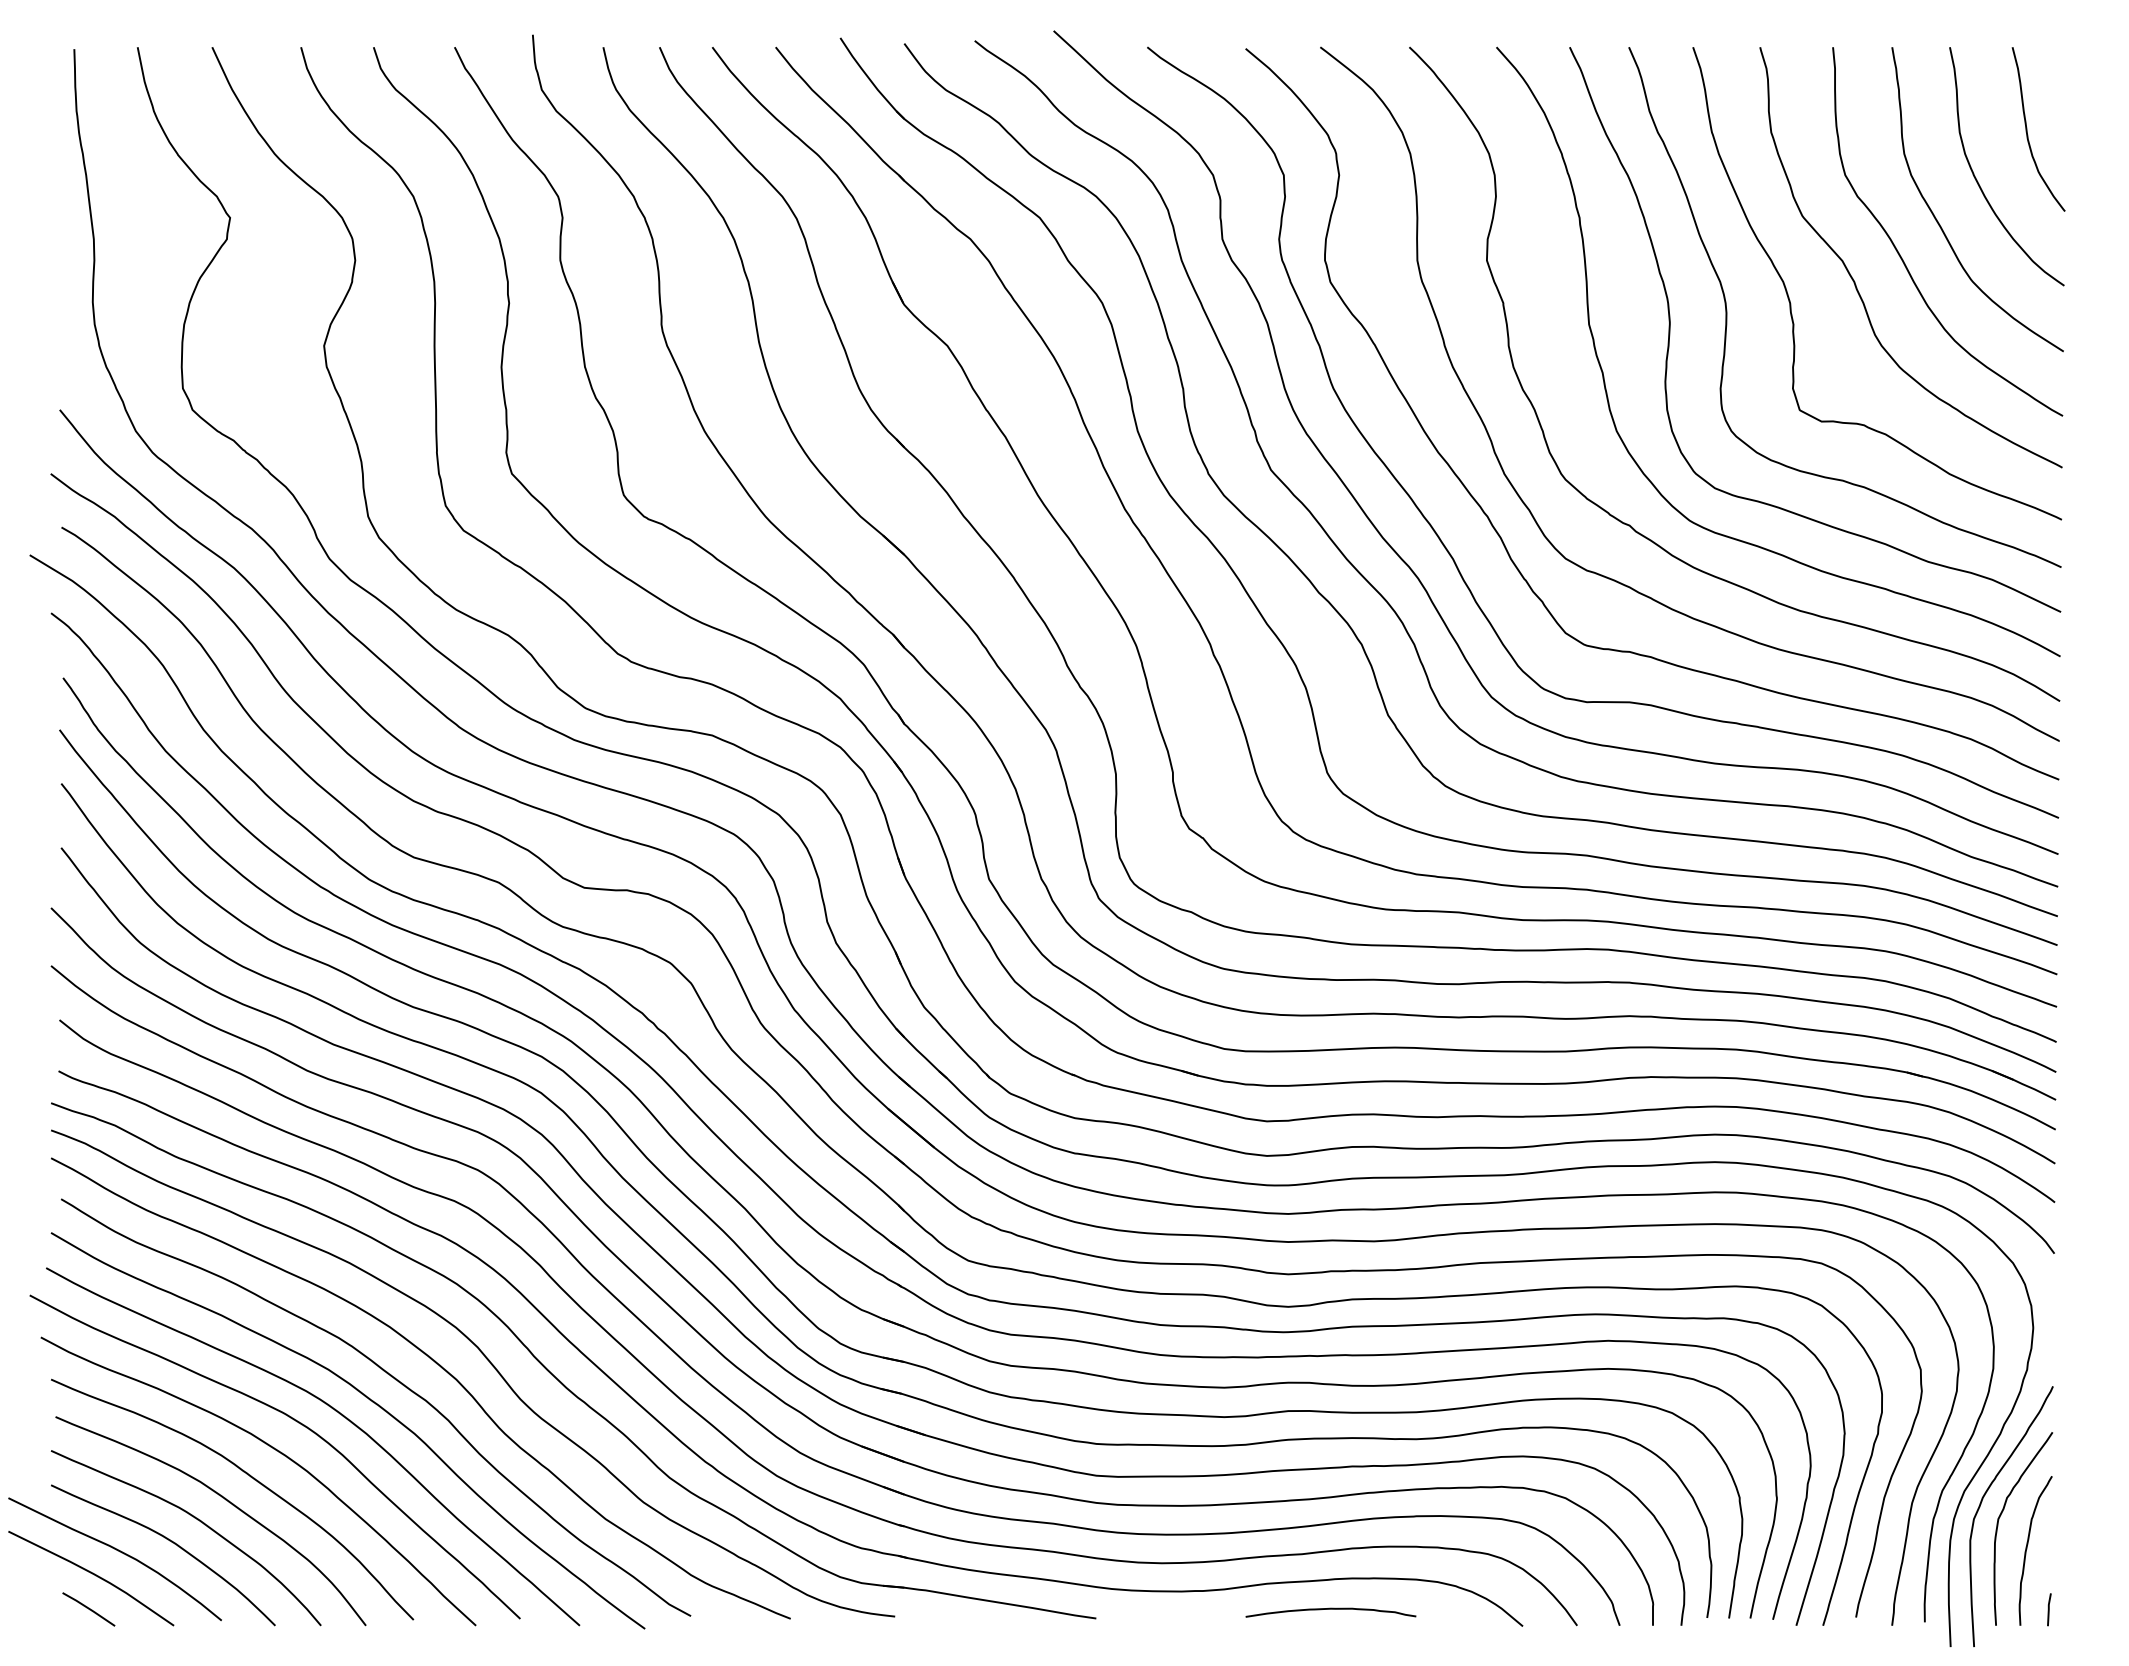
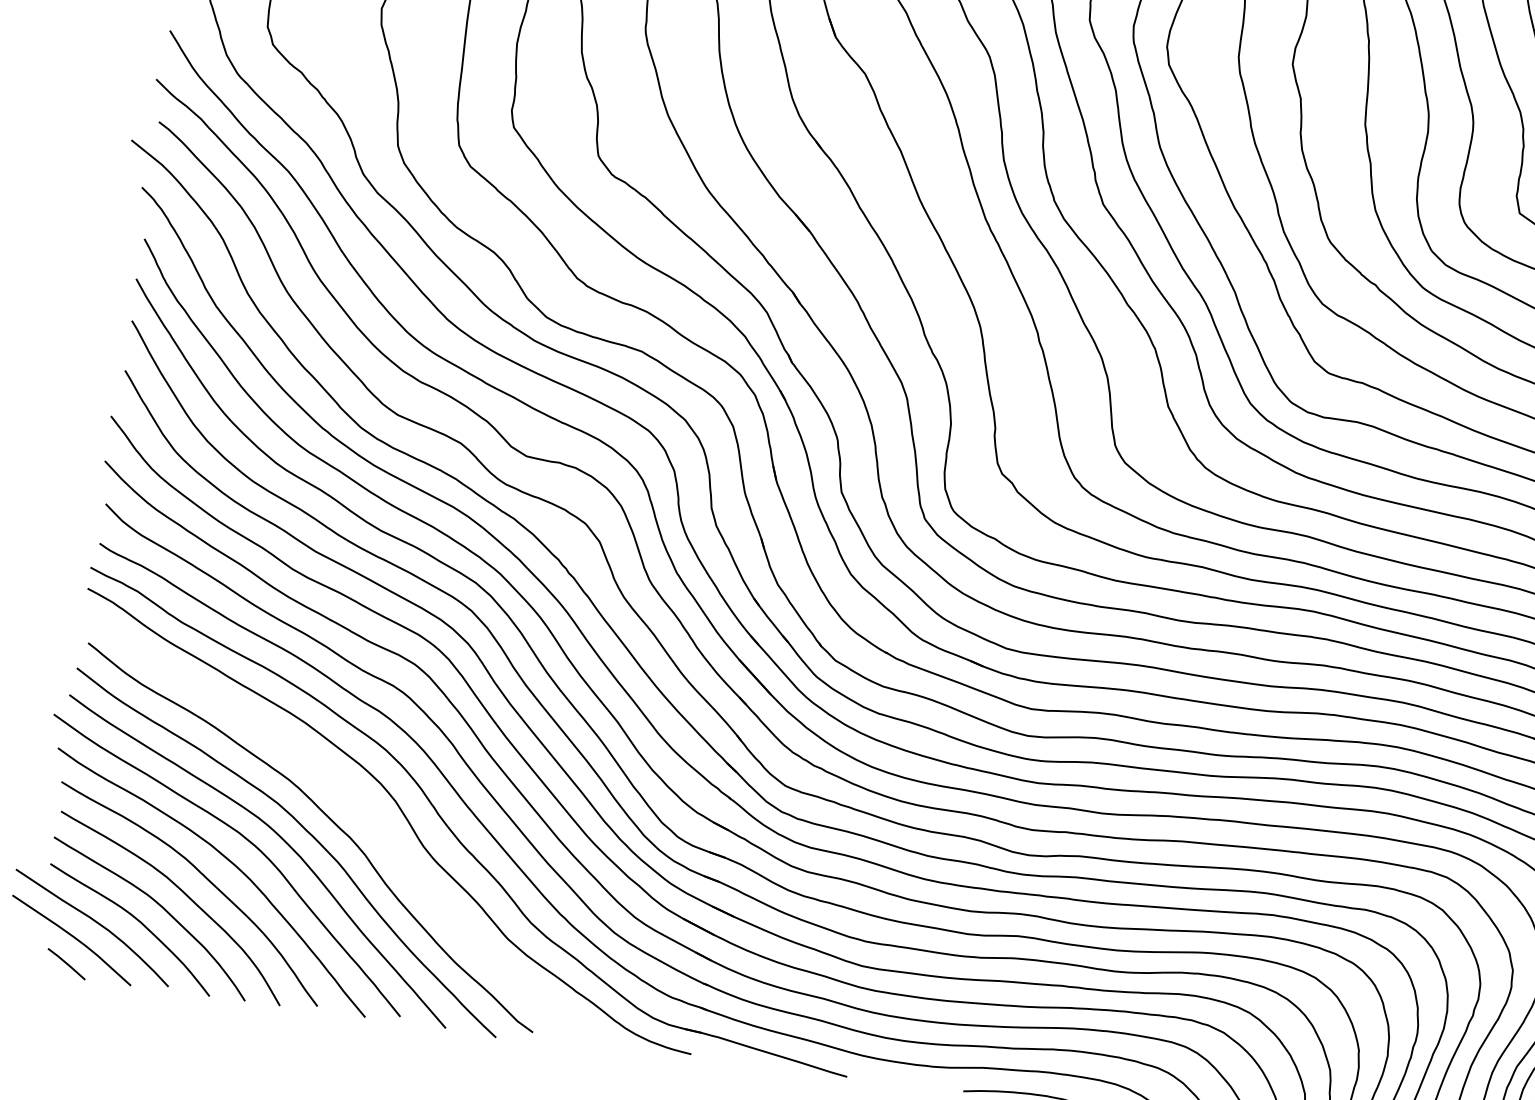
curve: (436, 1364) -> (362, 810), removed

